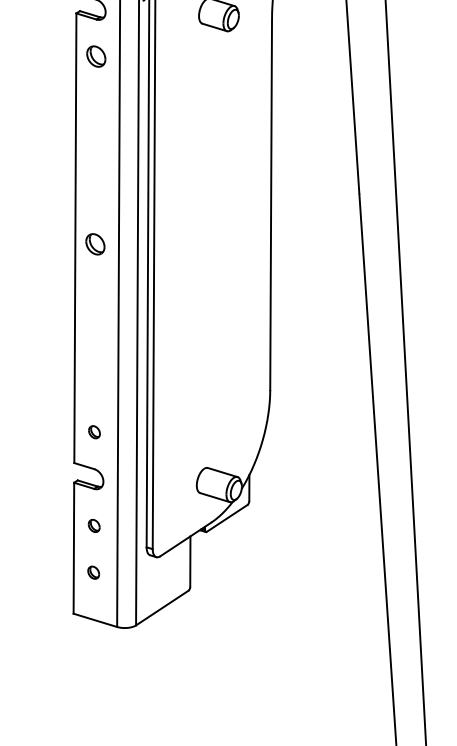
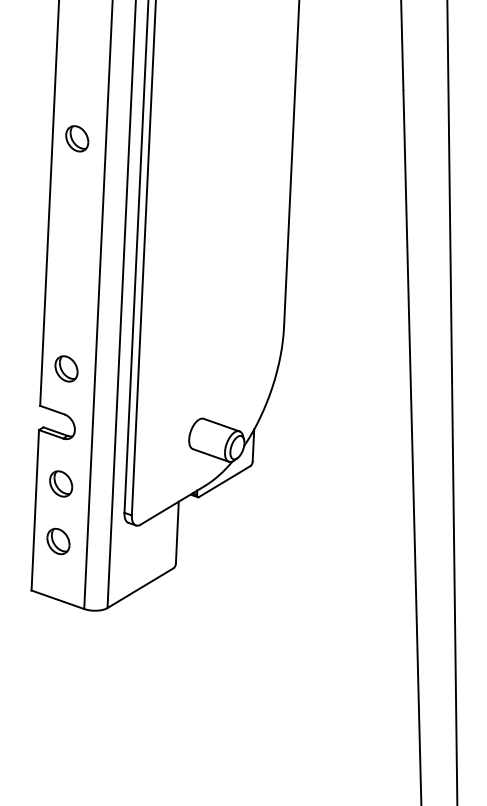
part: (94, 432) -> (66, 369), size x1.67
part: (94, 525) -> (61, 483), size x1.67
part: (93, 572) -> (58, 541), size x1.67

